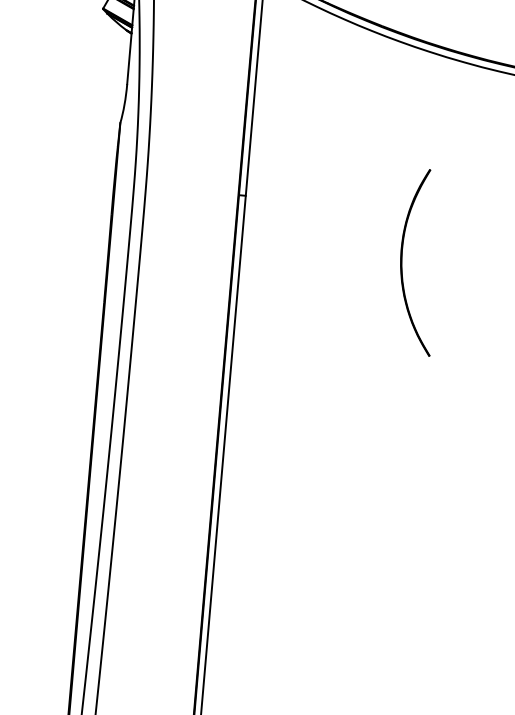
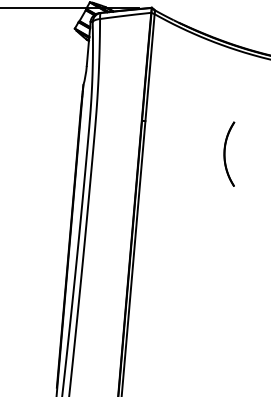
part: (415, 261) -> (229, 153), size x0.7

